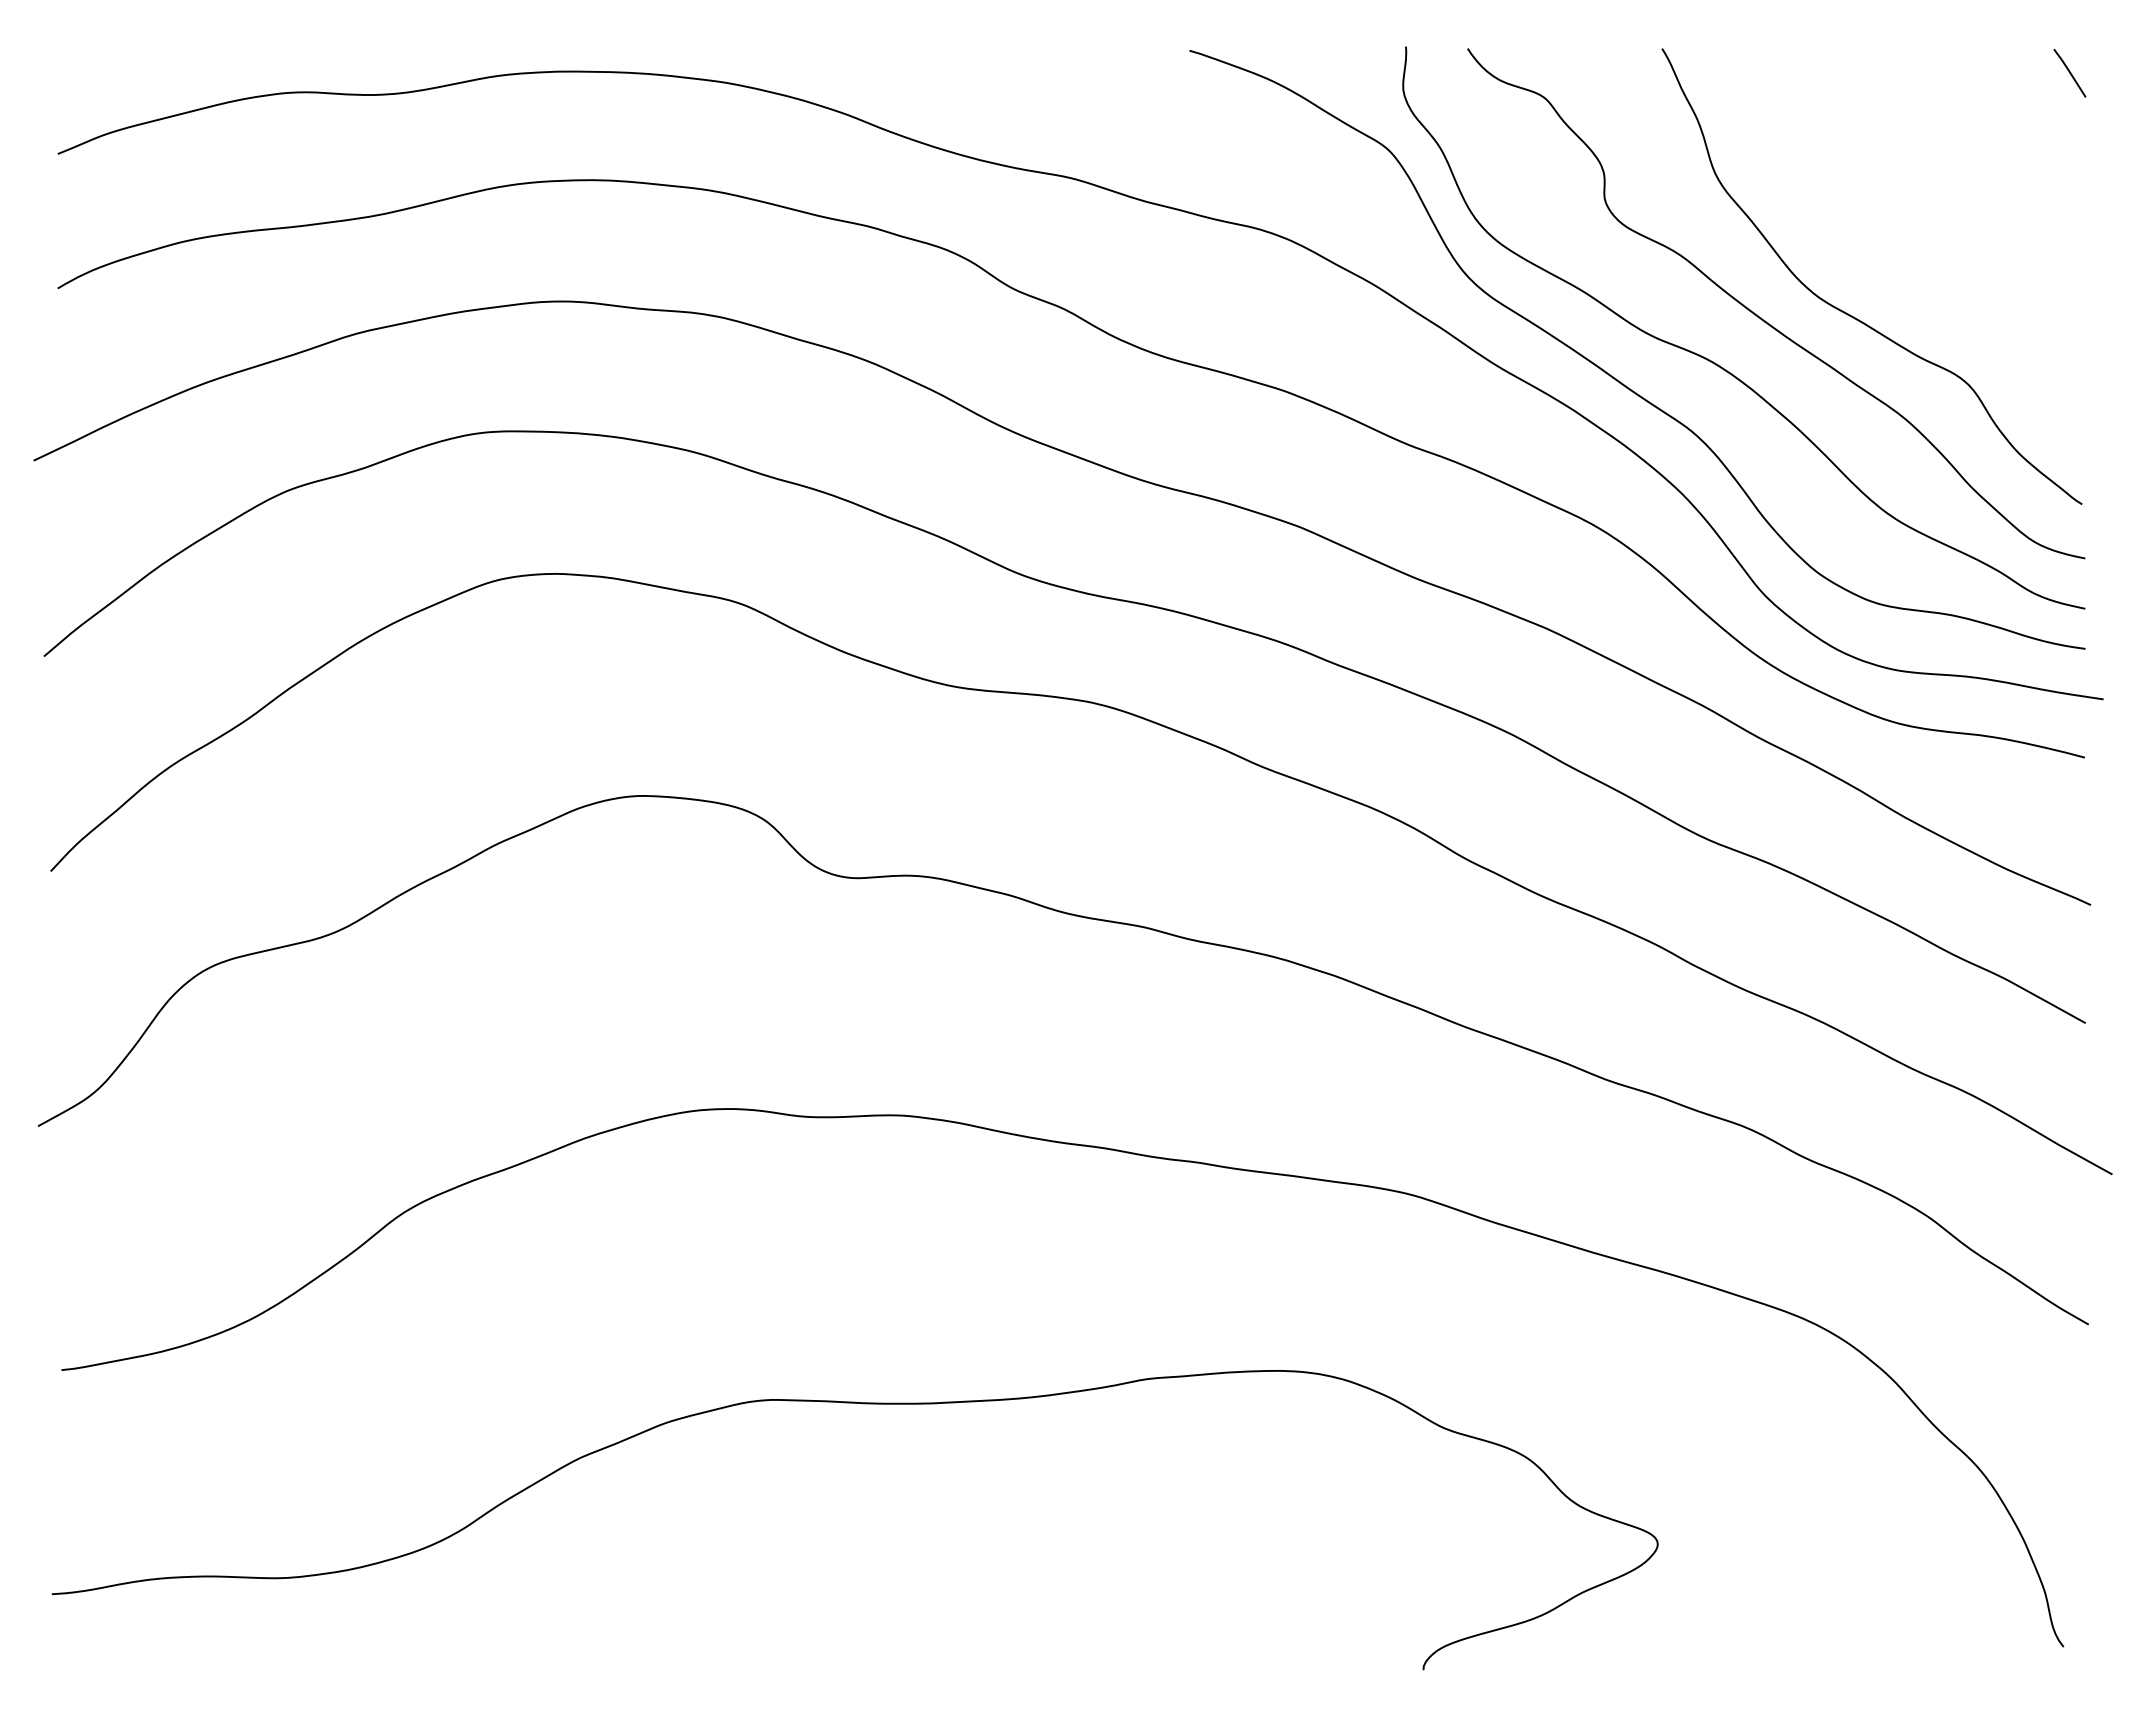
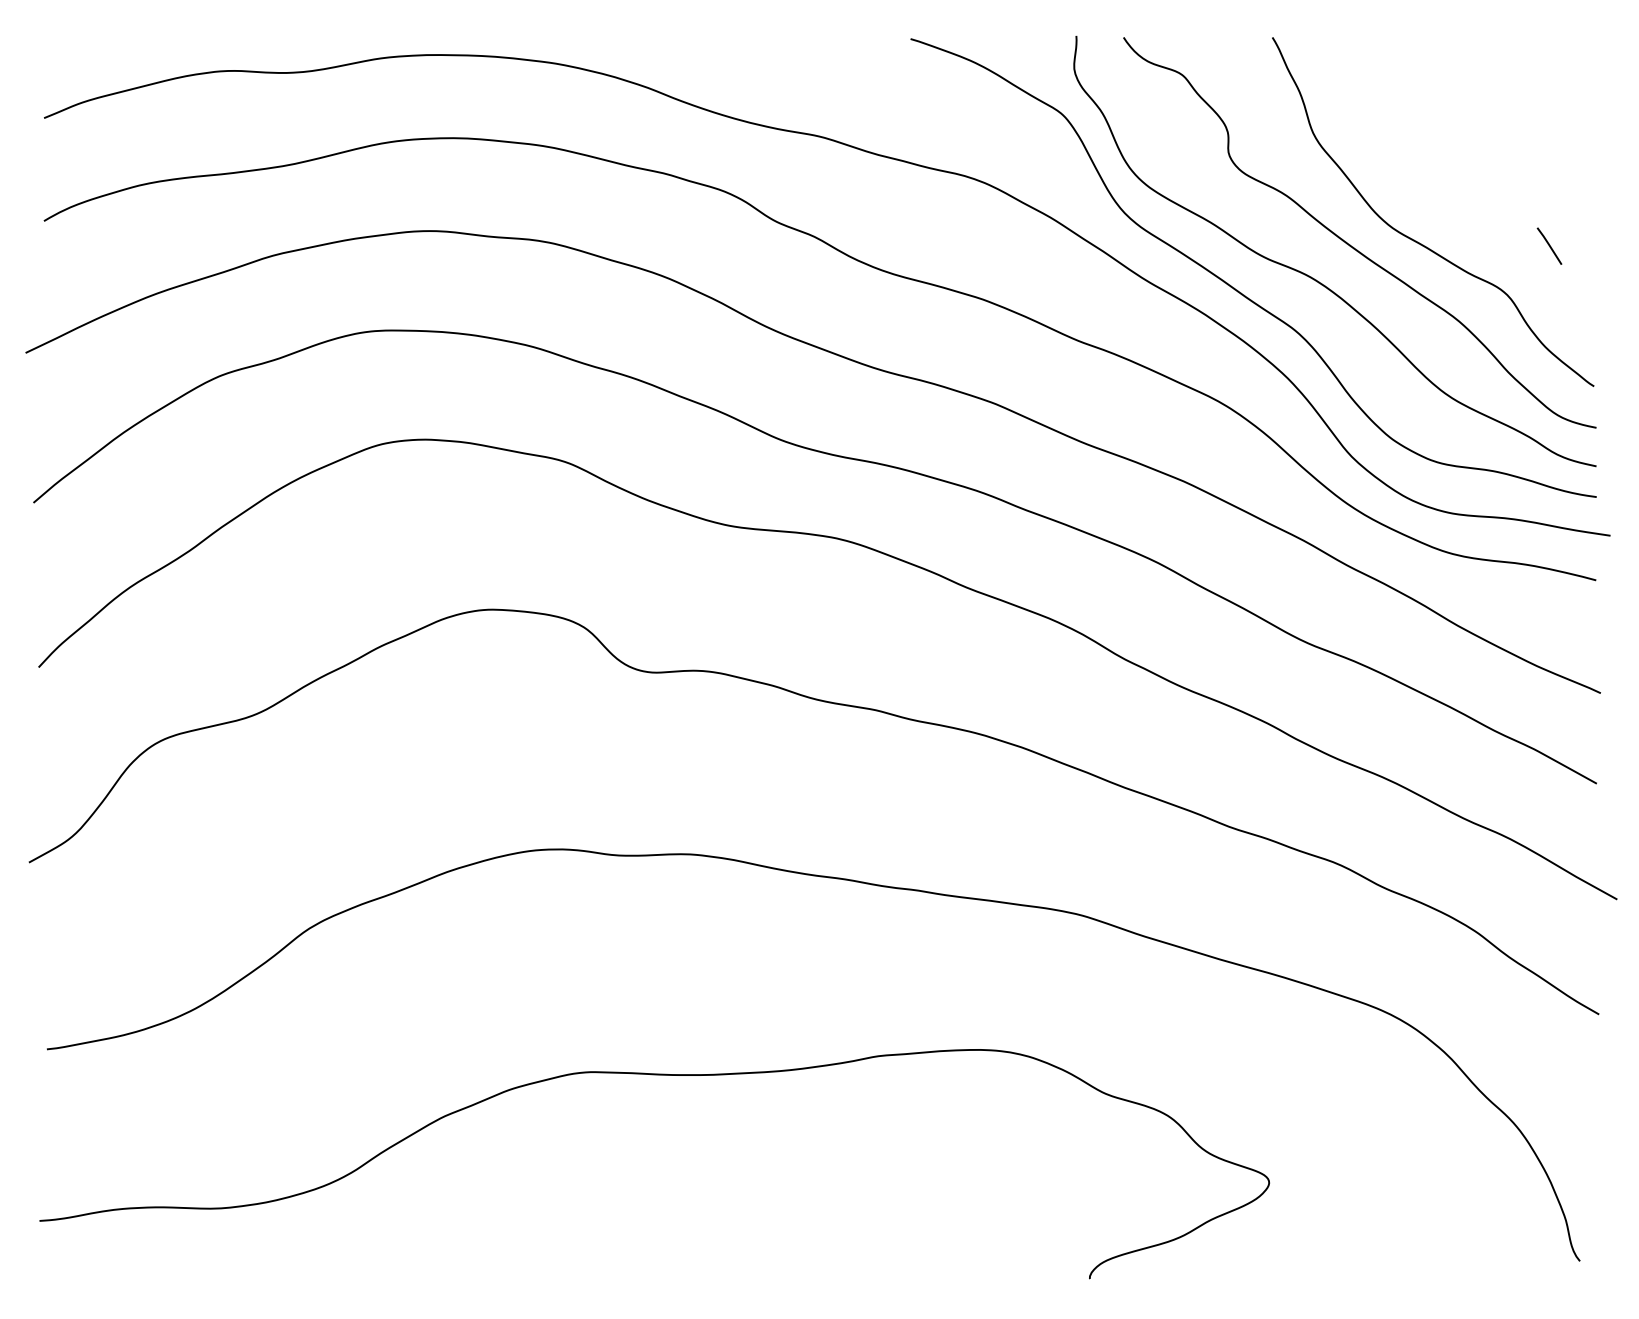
line: (2069, 73) -> (1549, 246), moved

